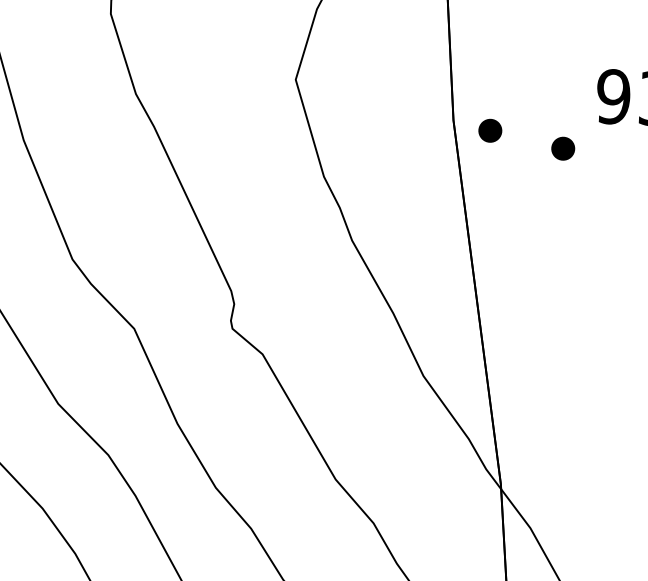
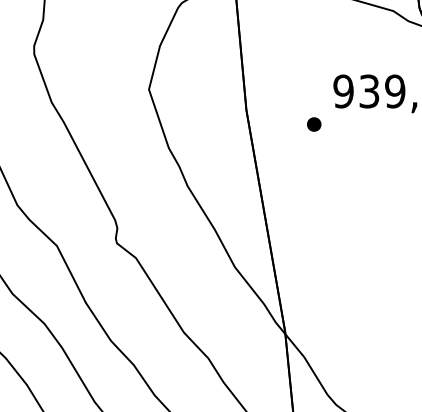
part: (490, 130) -> (269, 115), removed

